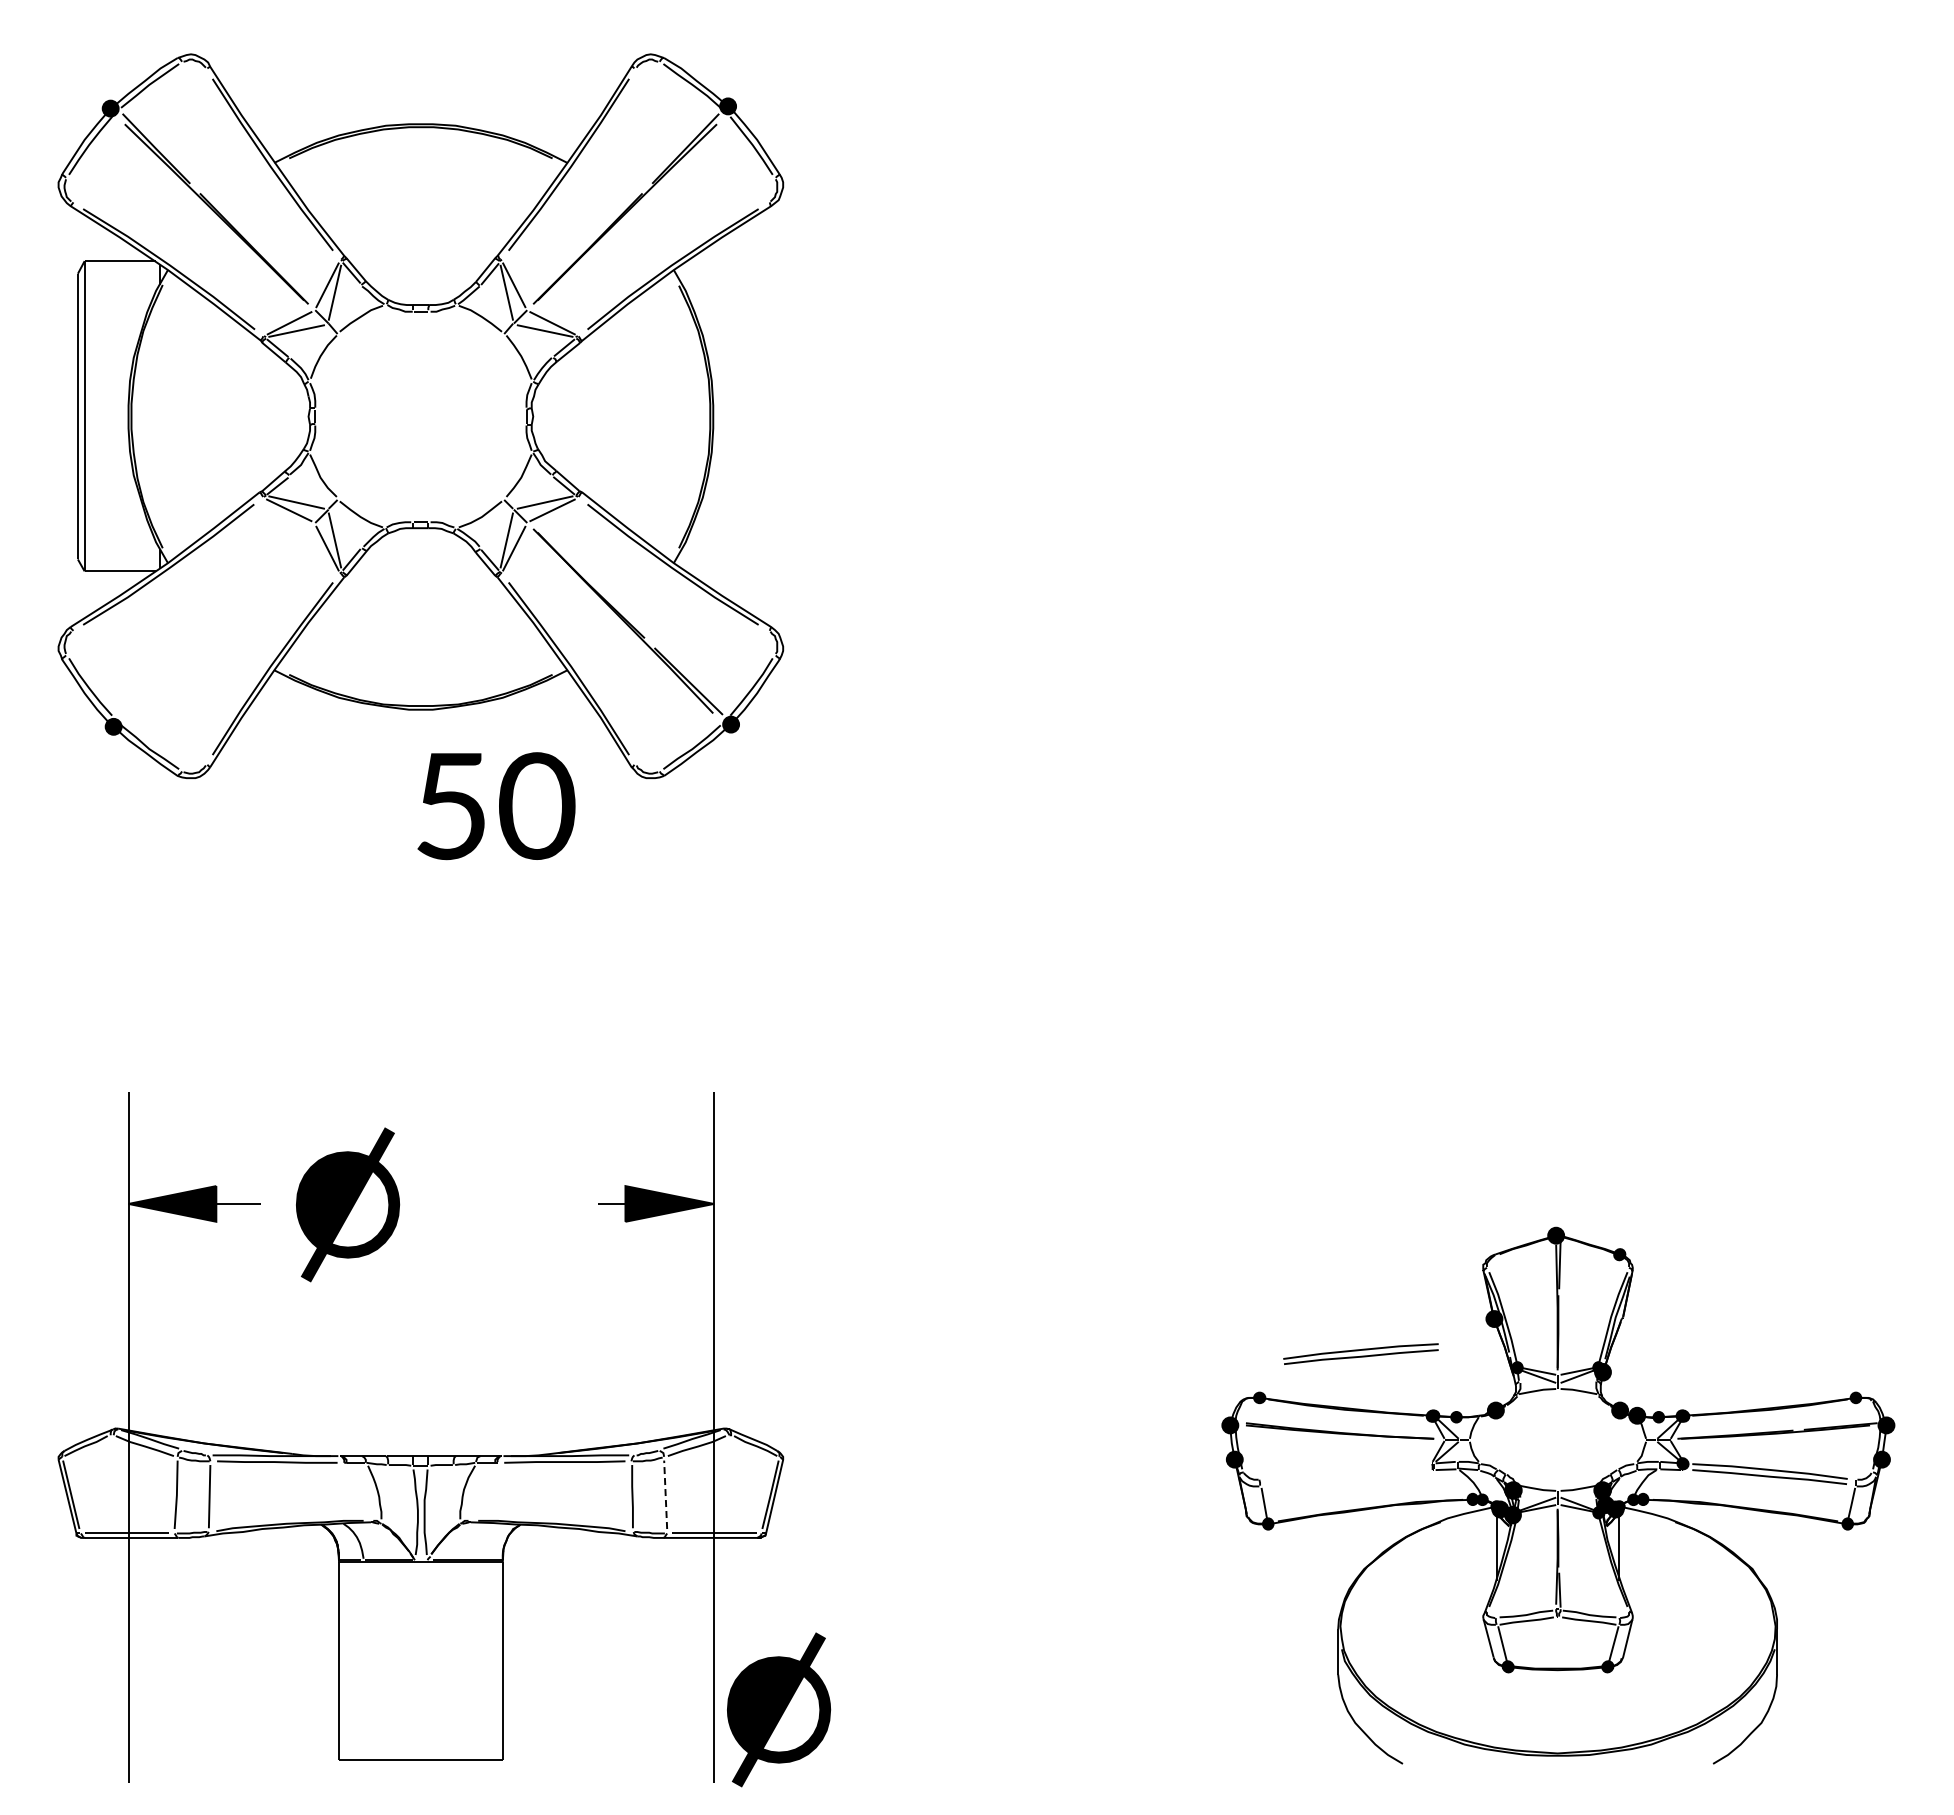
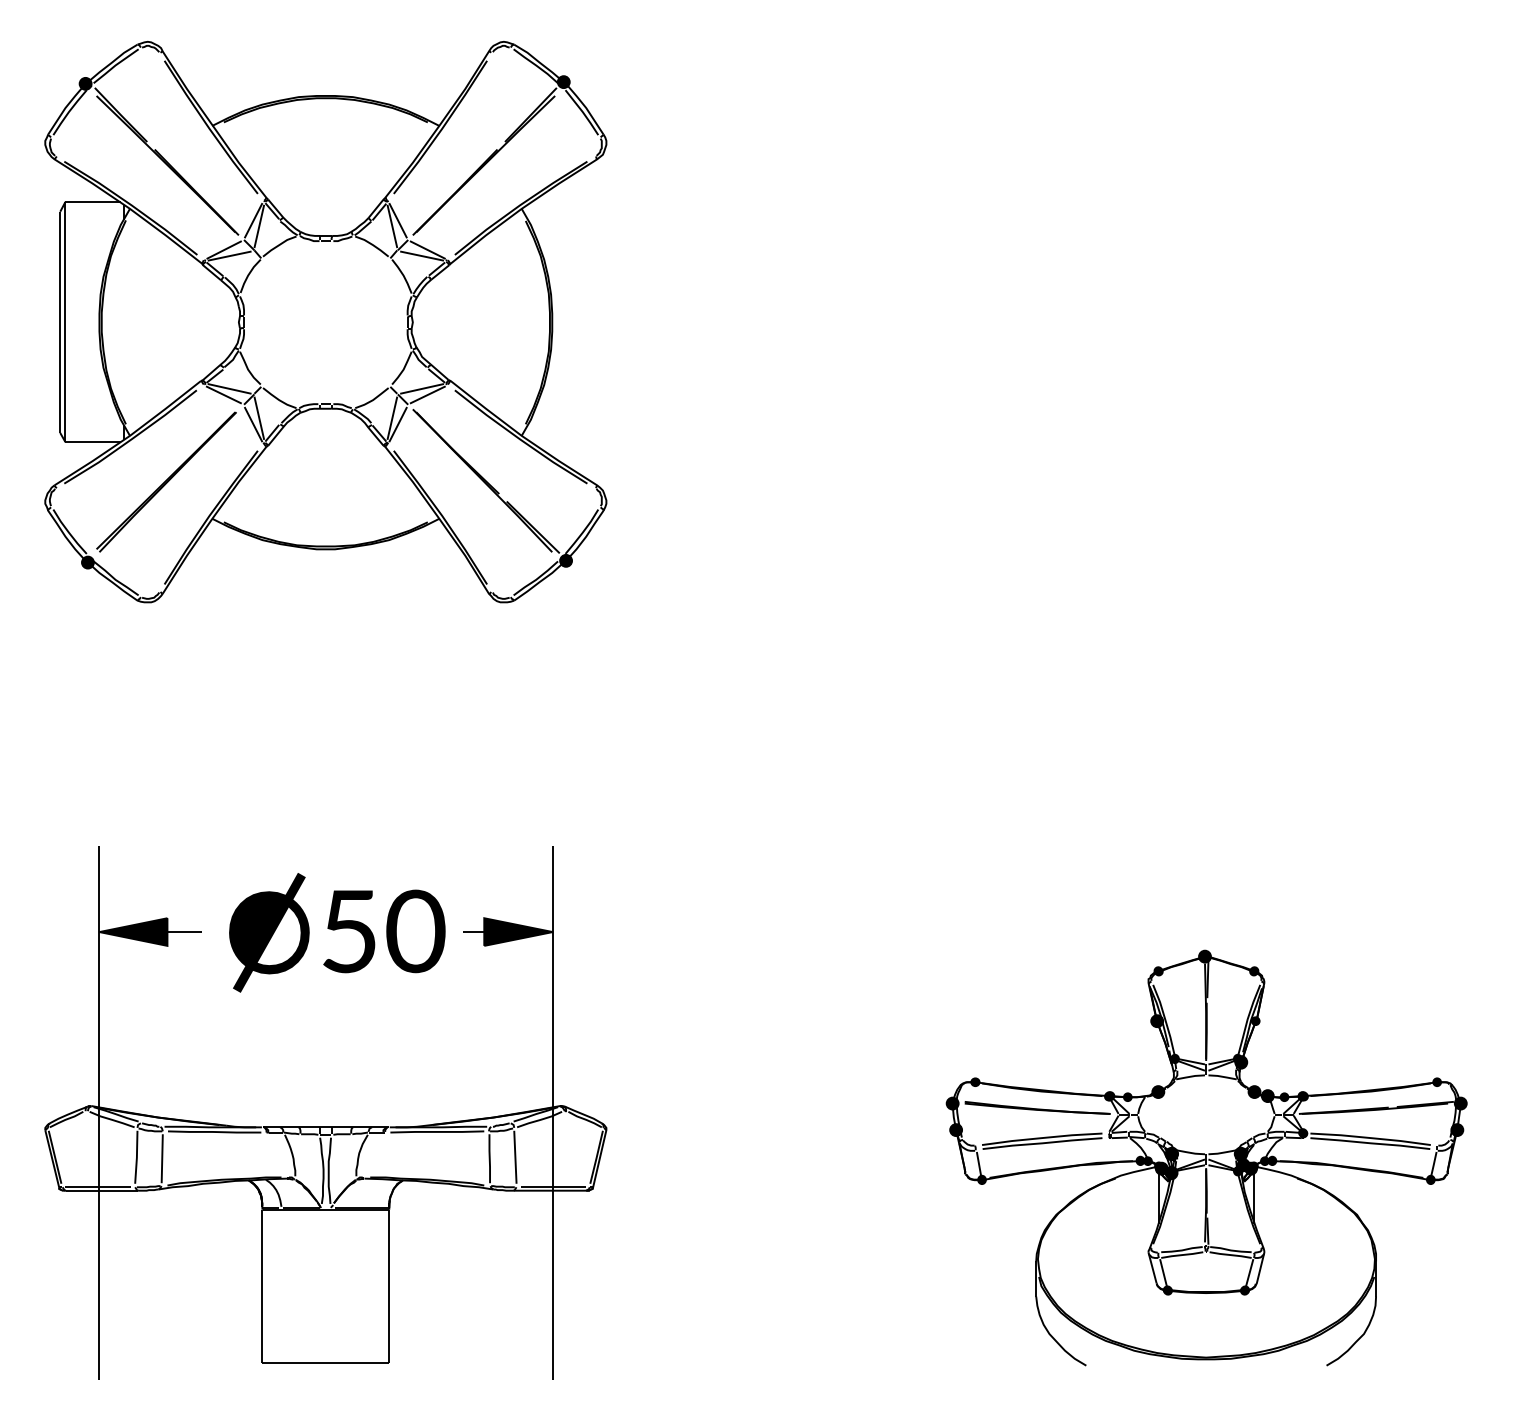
part: (214, 622) -> (166, 481), added
text: (496, 806) -> (384, 931), moved
fill: (1495, 1254) -> (1158, 971), added
fill: (1621, 1318) -> (1255, 1020), added
part: (1360, 1353) -> (1041, 1140), moved
line: (665, 1494) -> (515, 1157), dashed -> solid
part: (779, 1709) -> (603, 1323), removed

